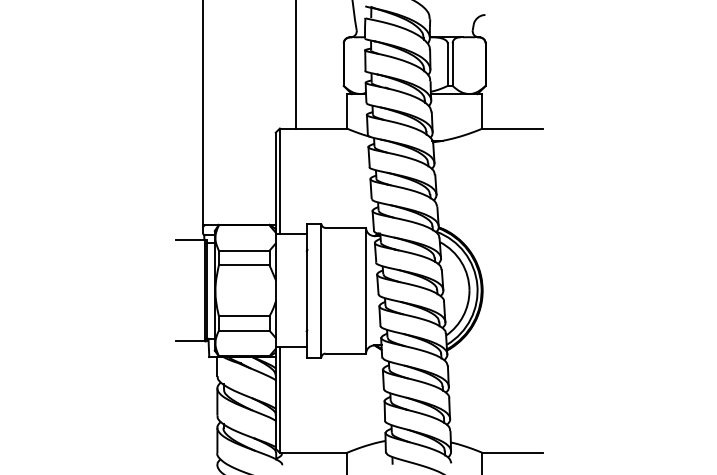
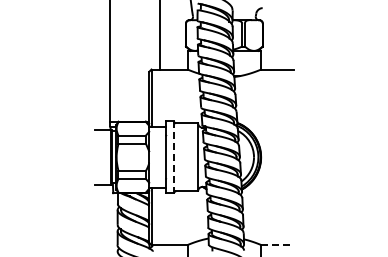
line: (320, 291) -> (173, 157), solid -> dashed
line: (514, 453) -> (278, 245), solid -> dashed

